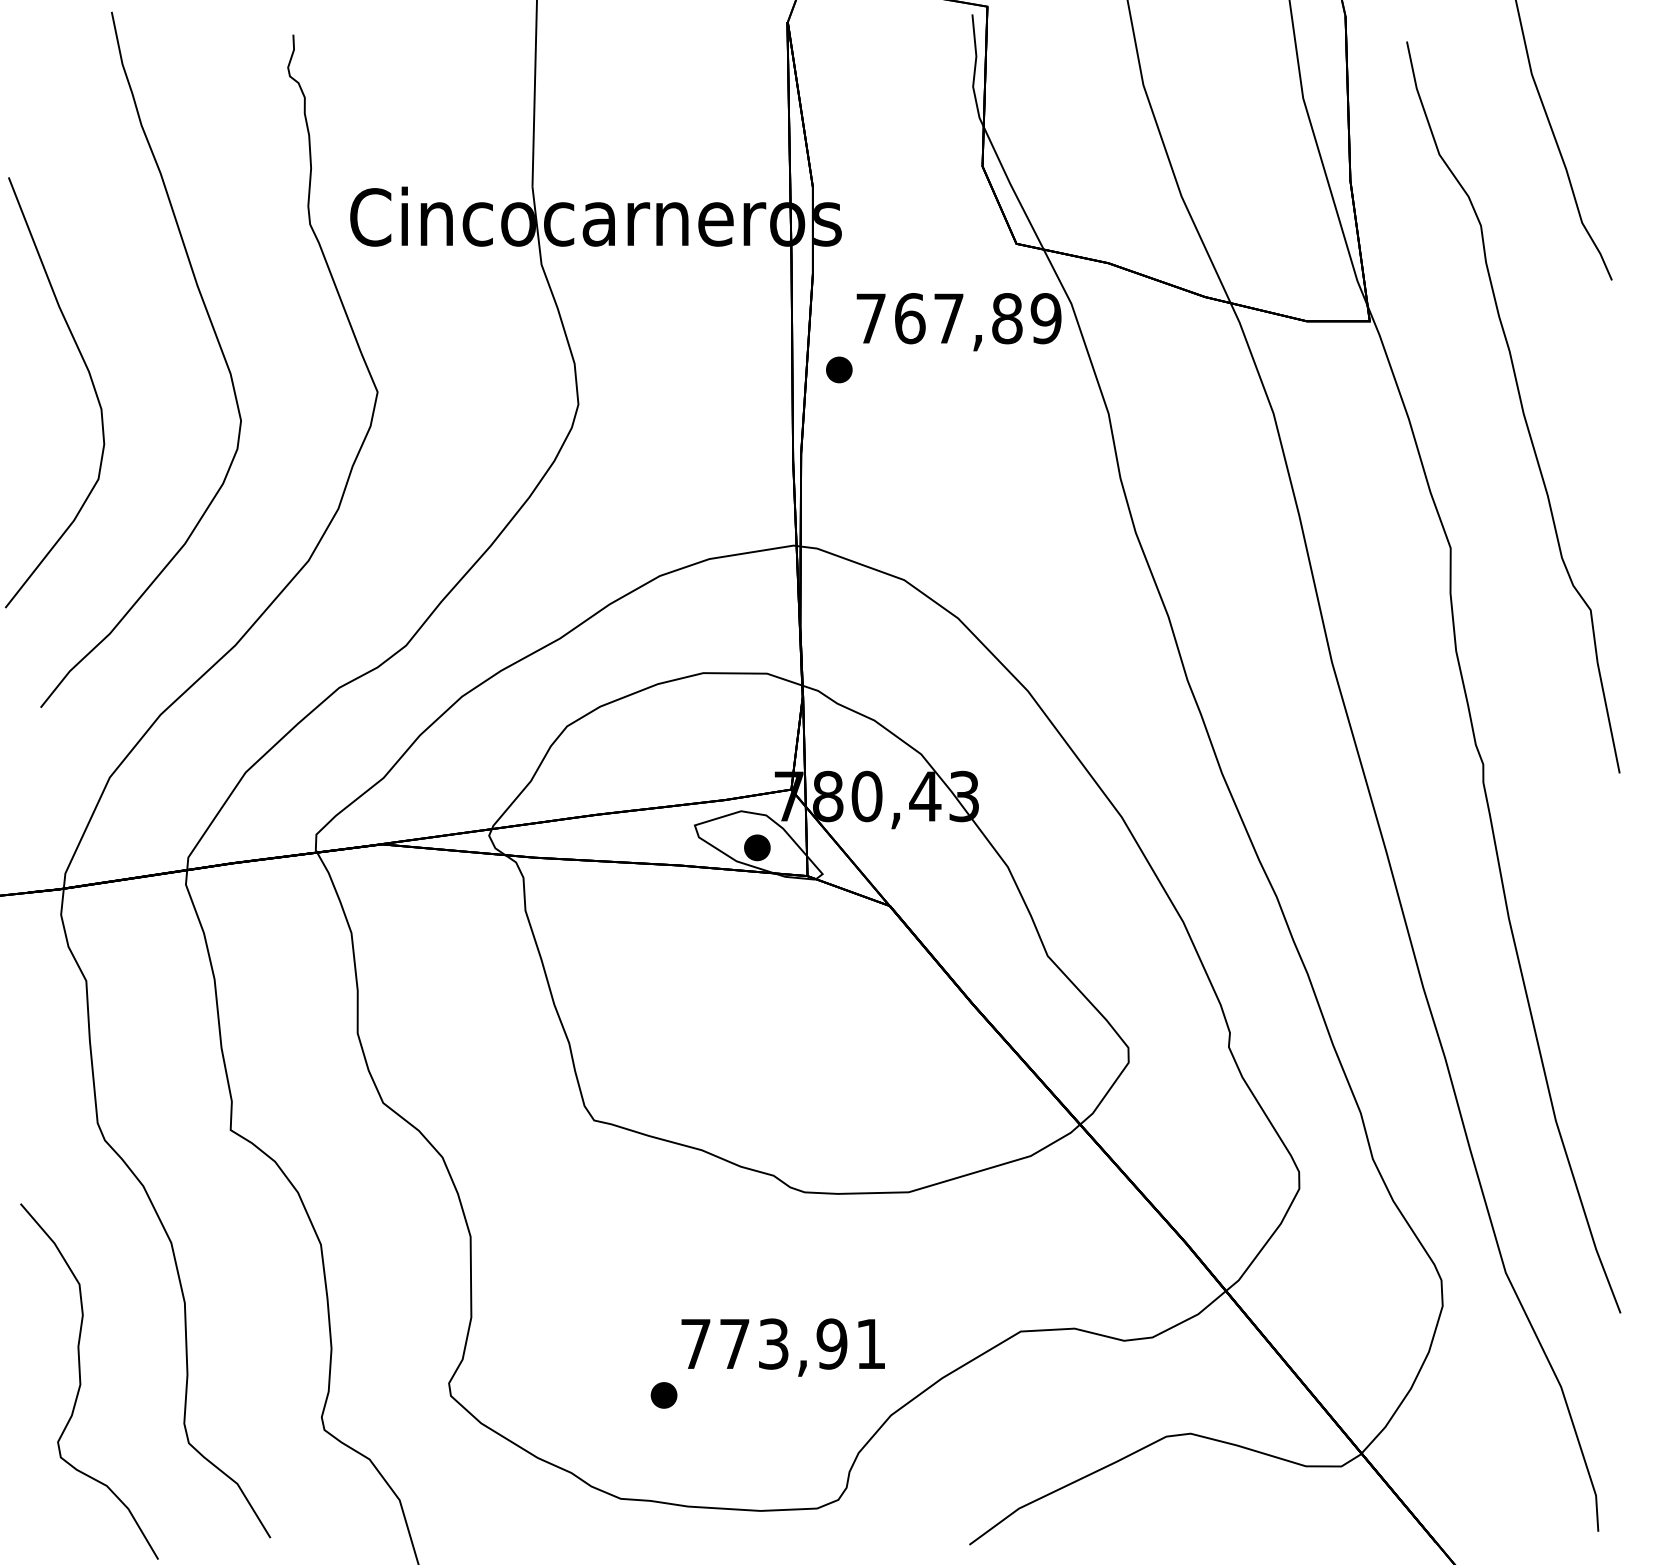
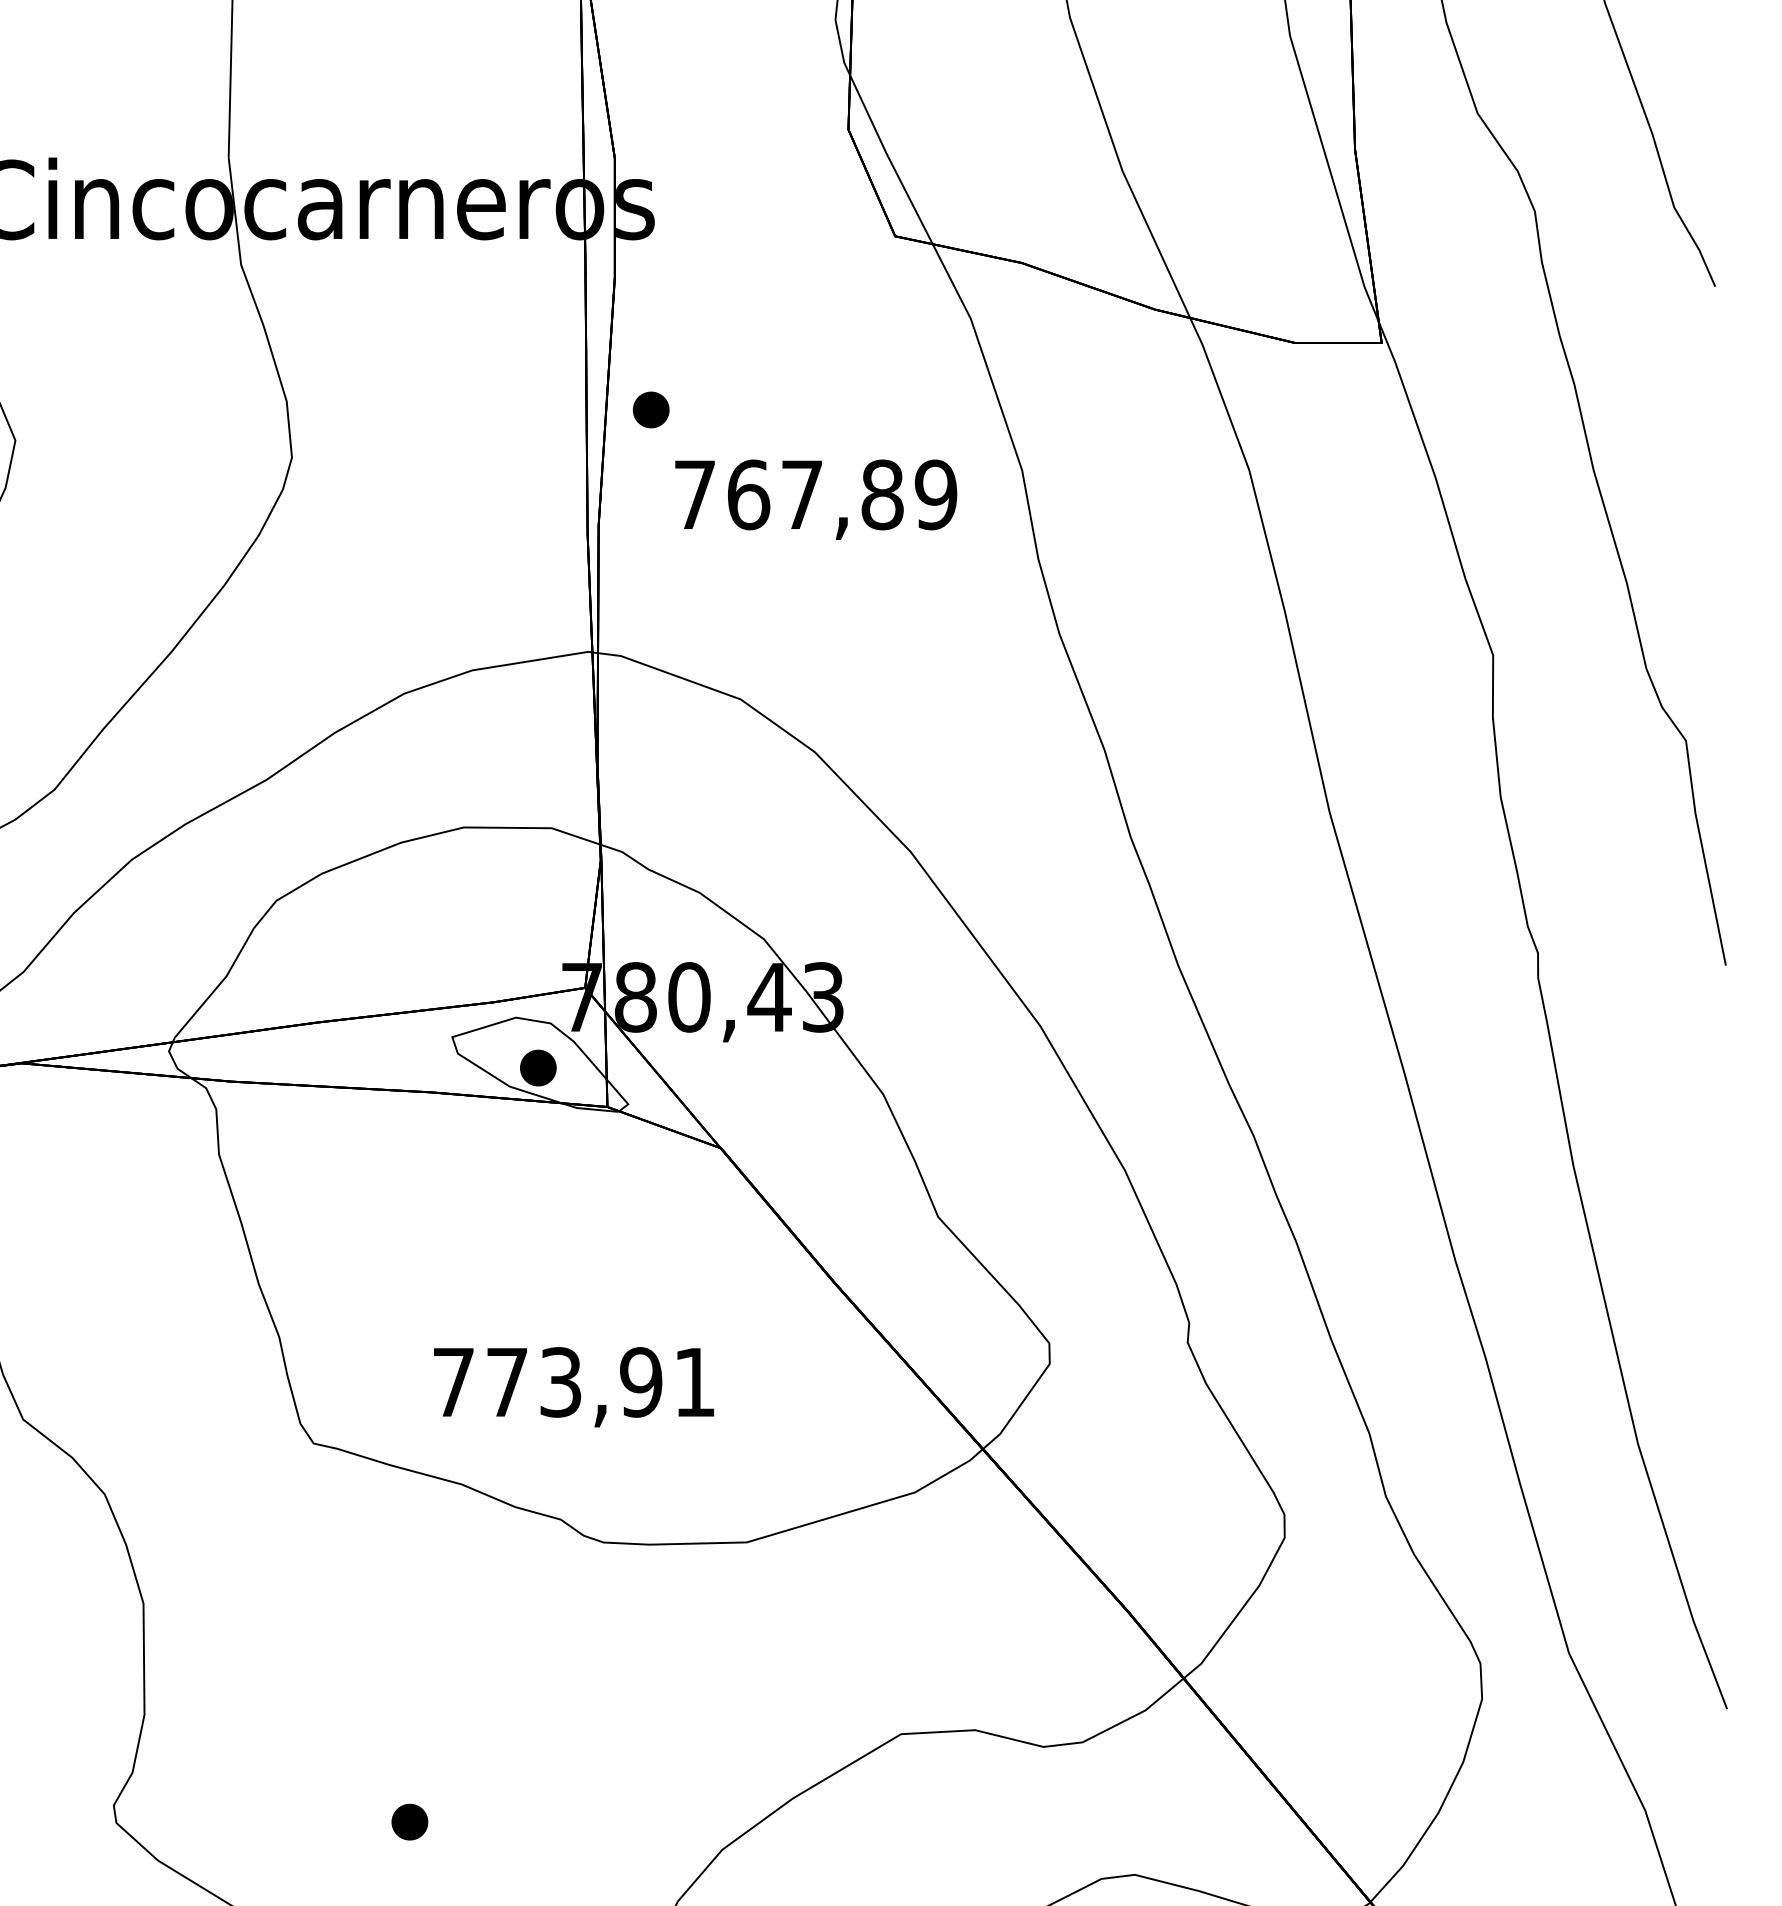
text: (958, 322) -> (815, 500), moved
text: (782, 1347) -> (572, 1387), moved

